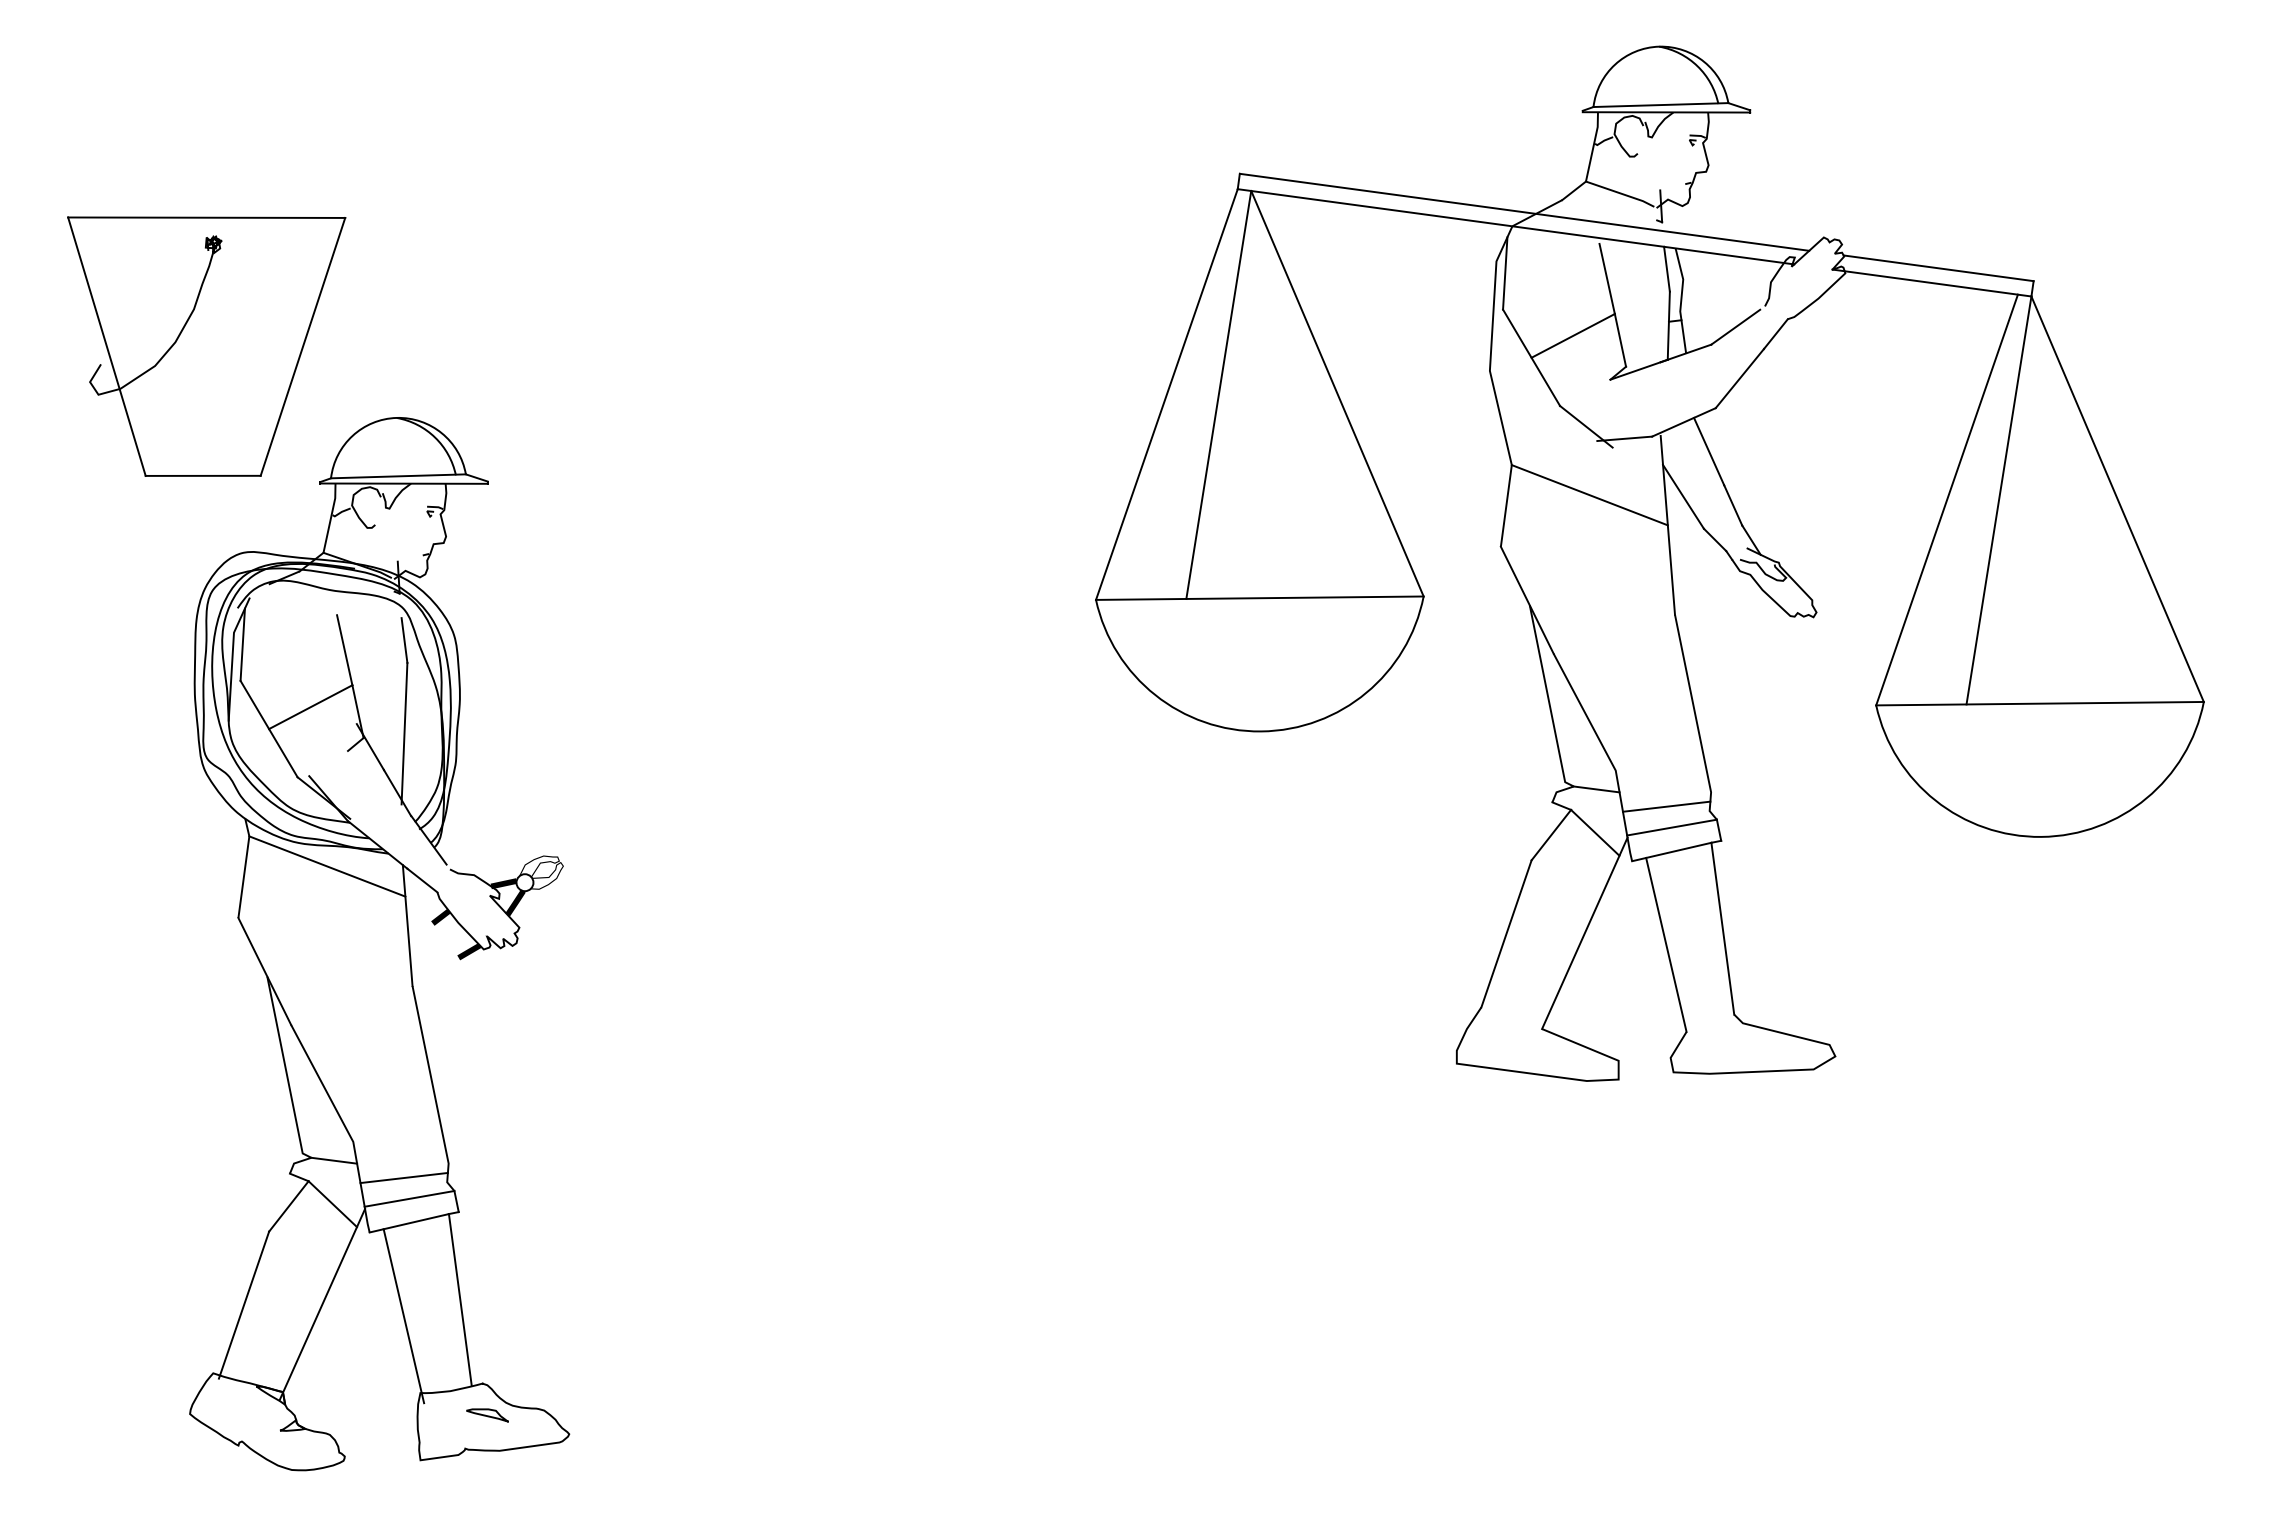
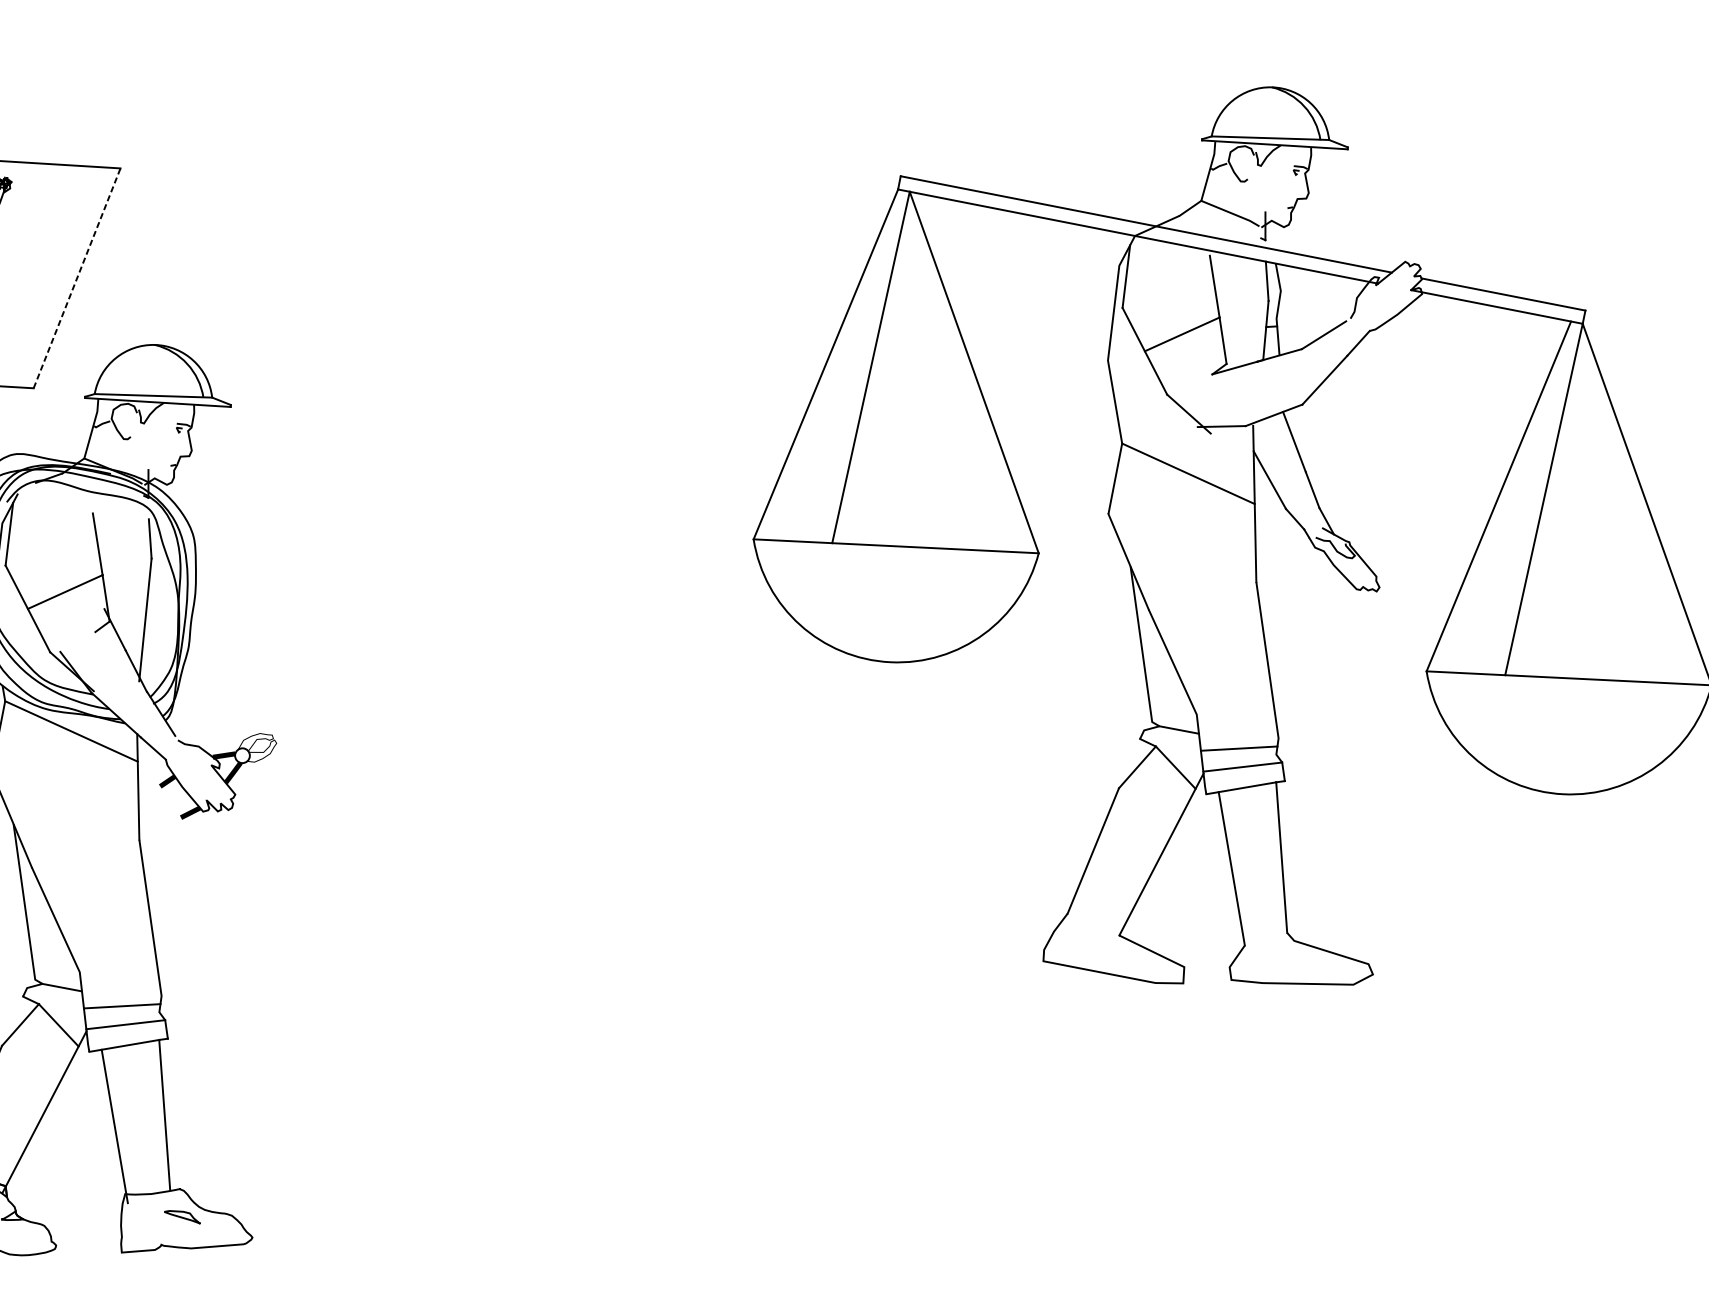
line: (302, 346) -> (76, 277), solid -> dashed

